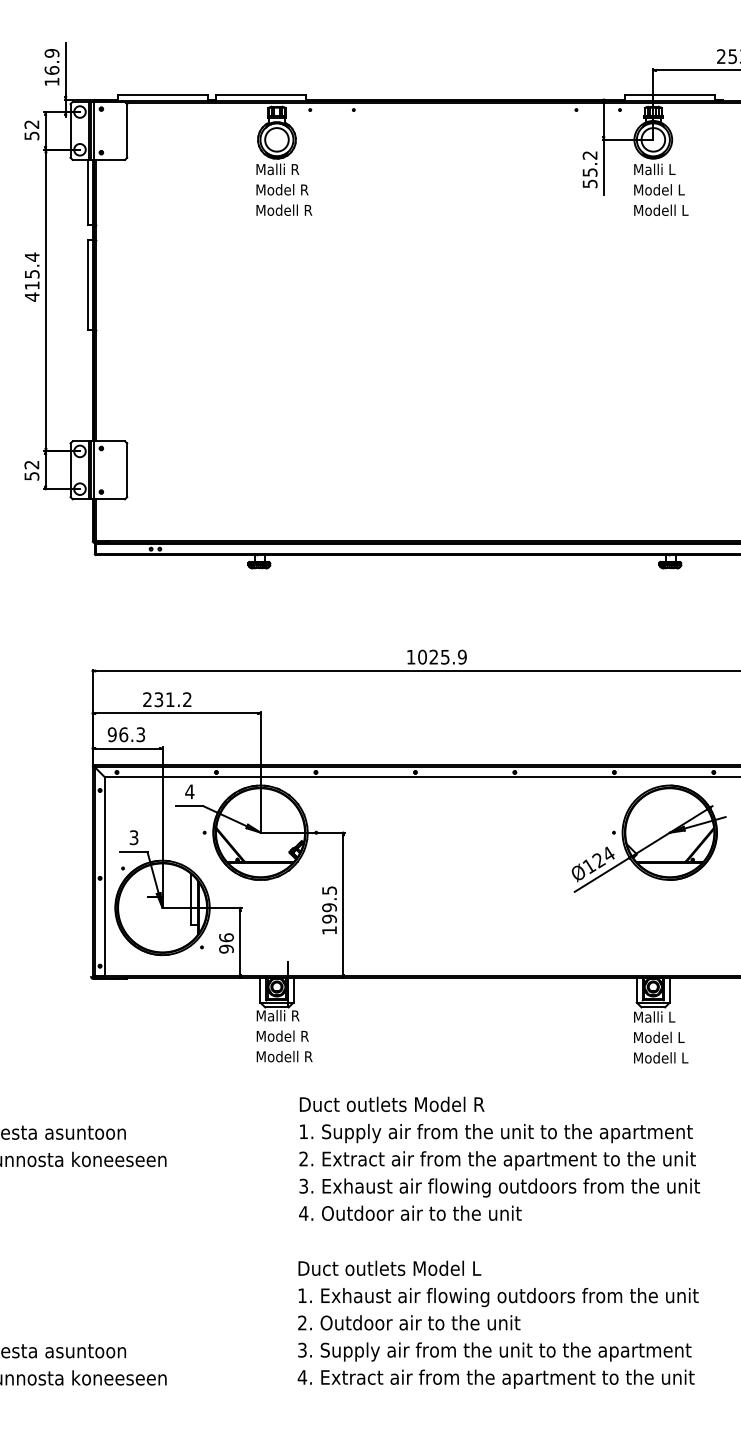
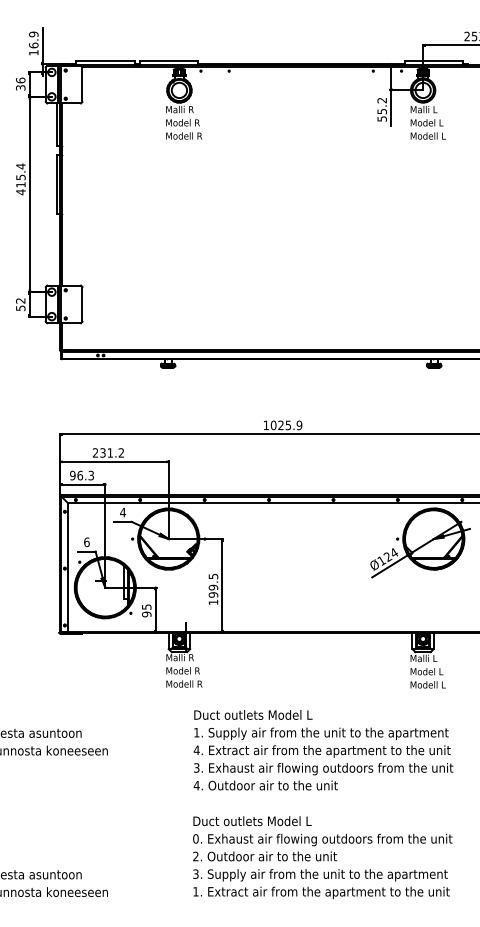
text: (31, 129) -> (20, 83), 52 -> 36
text: (133, 838) -> (86, 542), 3 -> 6
text: (226, 936) -> (146, 606), 96 -> 95
text: (479, 1103) -> (310, 714), Duct outlets Model R -> Duct outlets Model L
text: (303, 1157) -> (196, 749), 2. -> 4.
text: (301, 1295) -> (195, 838), 1. -> 0.
text: (301, 1377) -> (195, 891), 4. -> 1.

